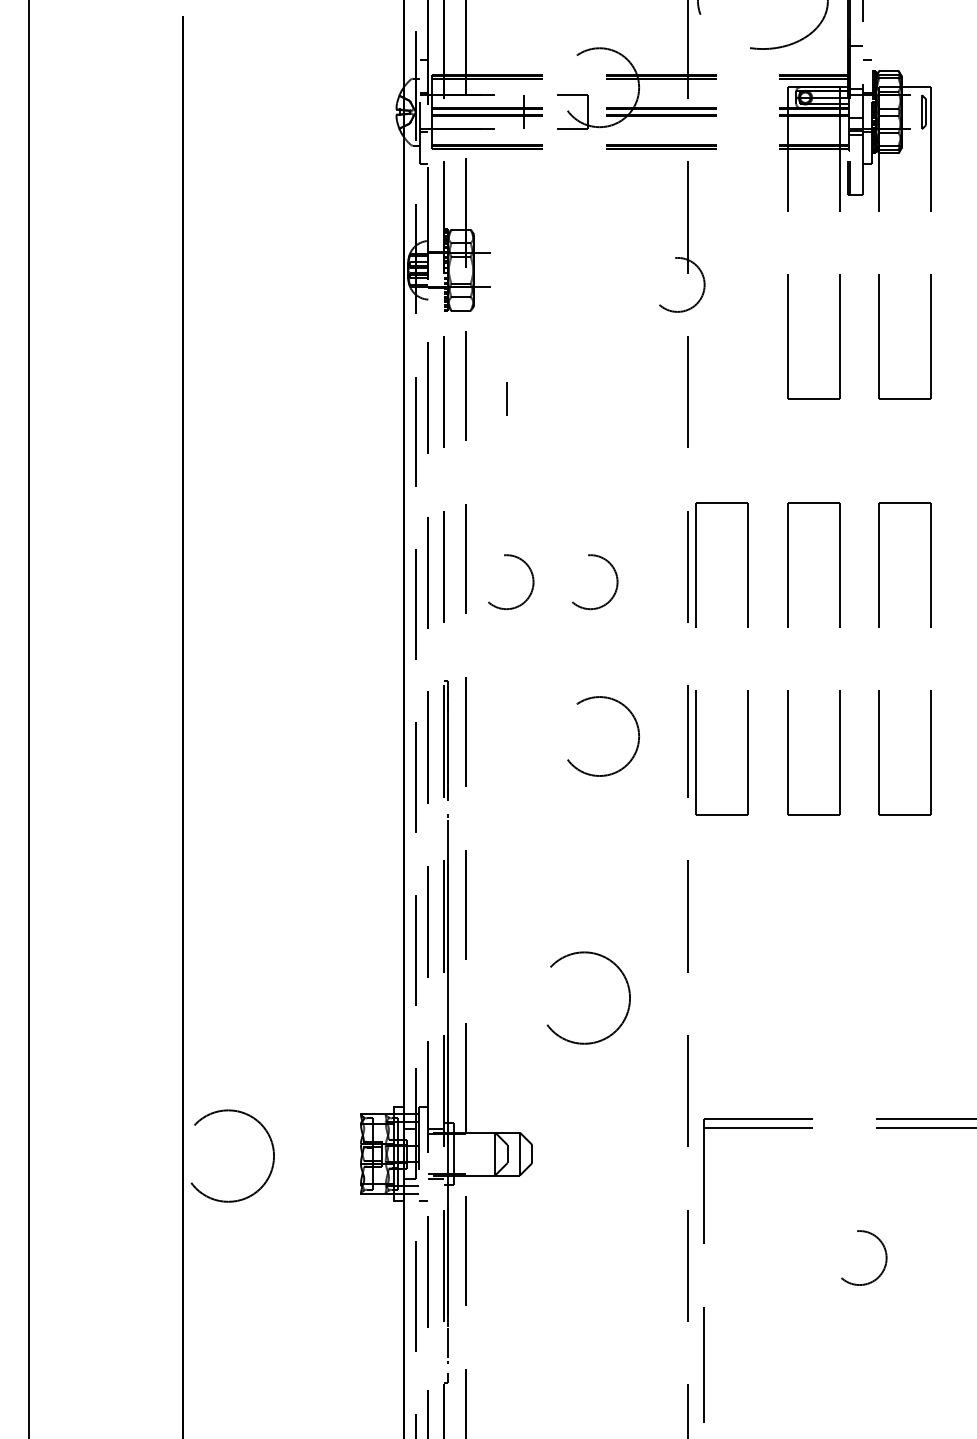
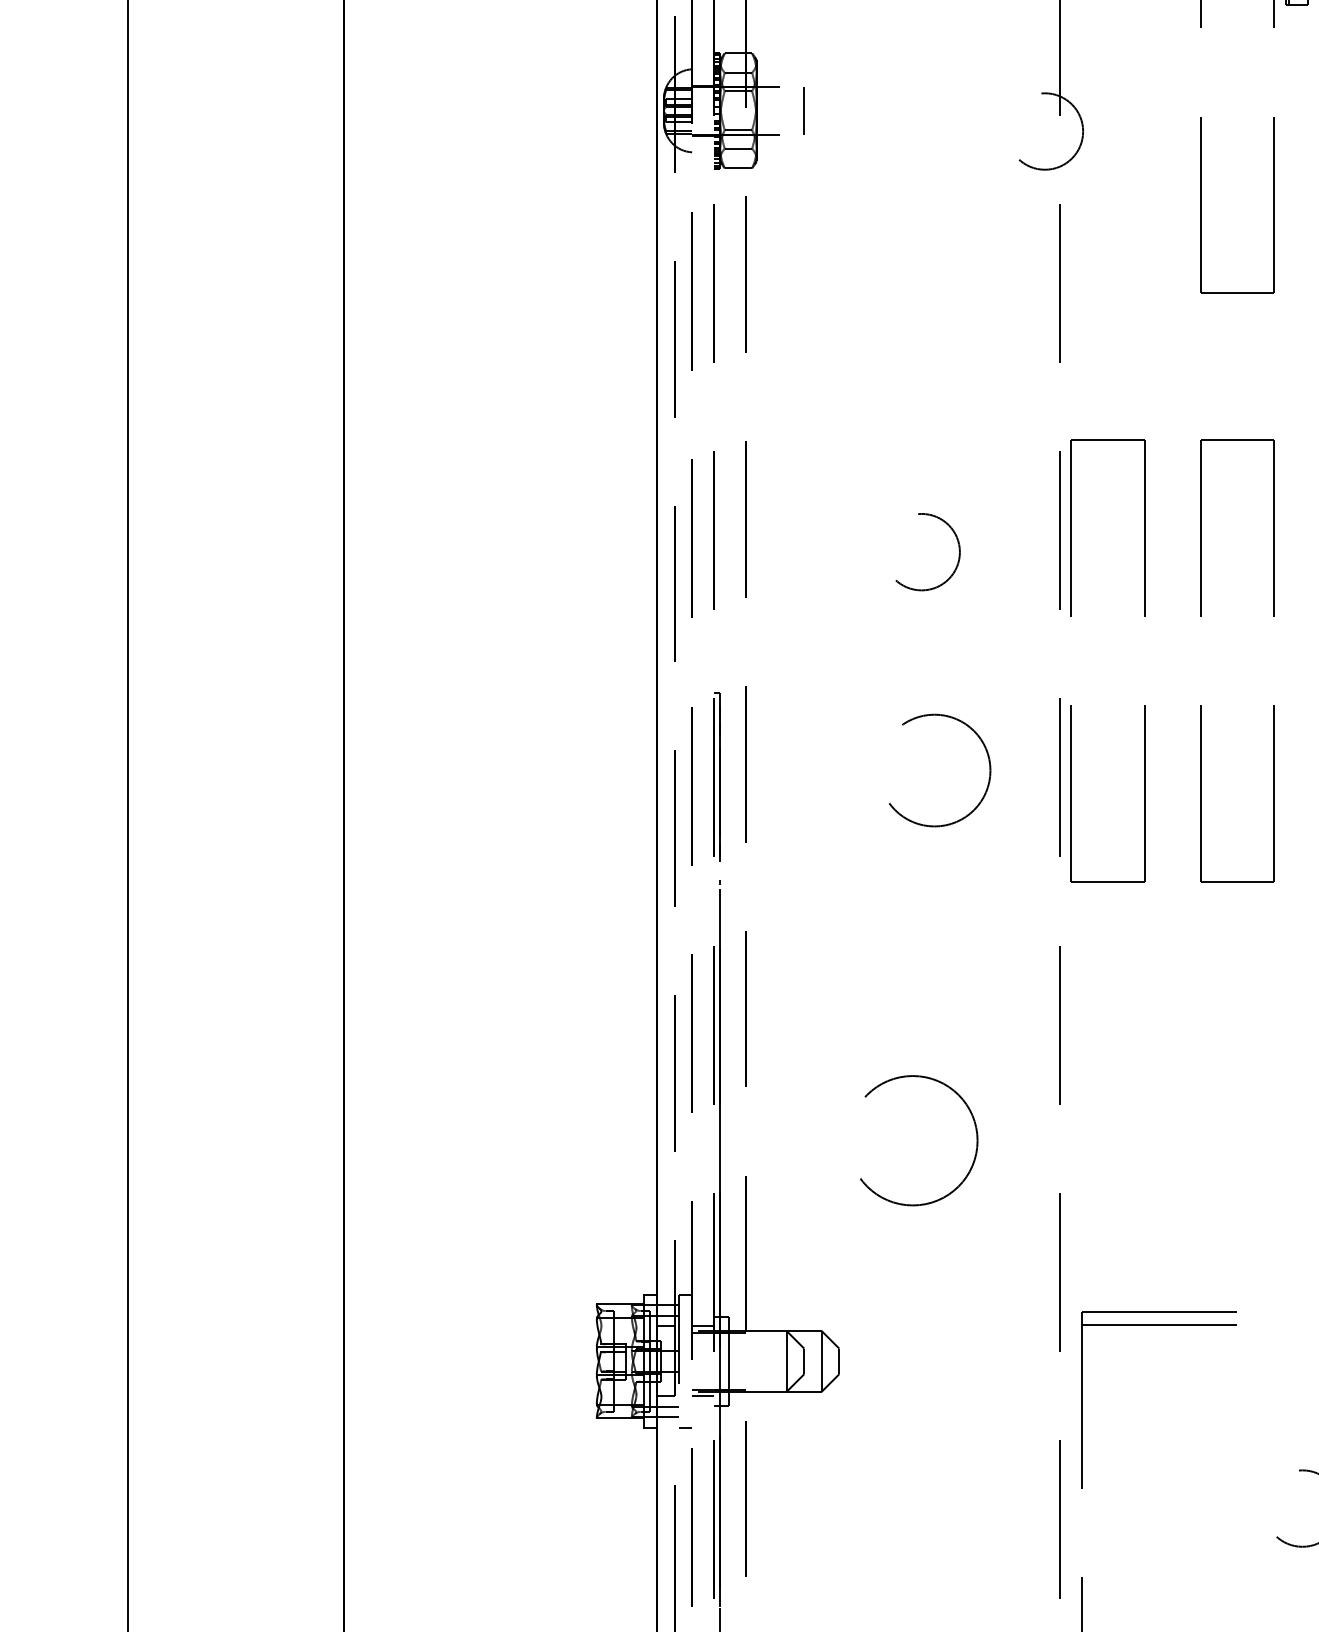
line: (506, 398) -> (802, 109), moved
circle: (511, 582) -> (809, 552), removed
circle: (232, 1155) -> (414, 1363), removed

